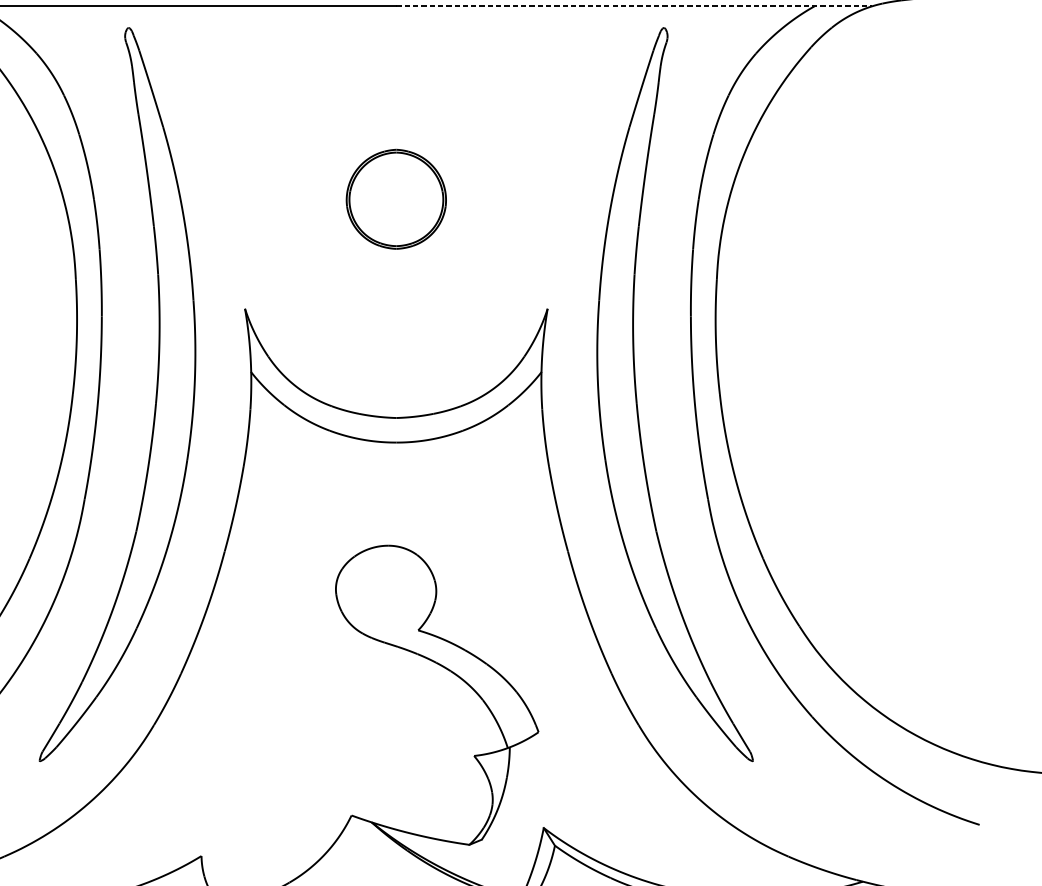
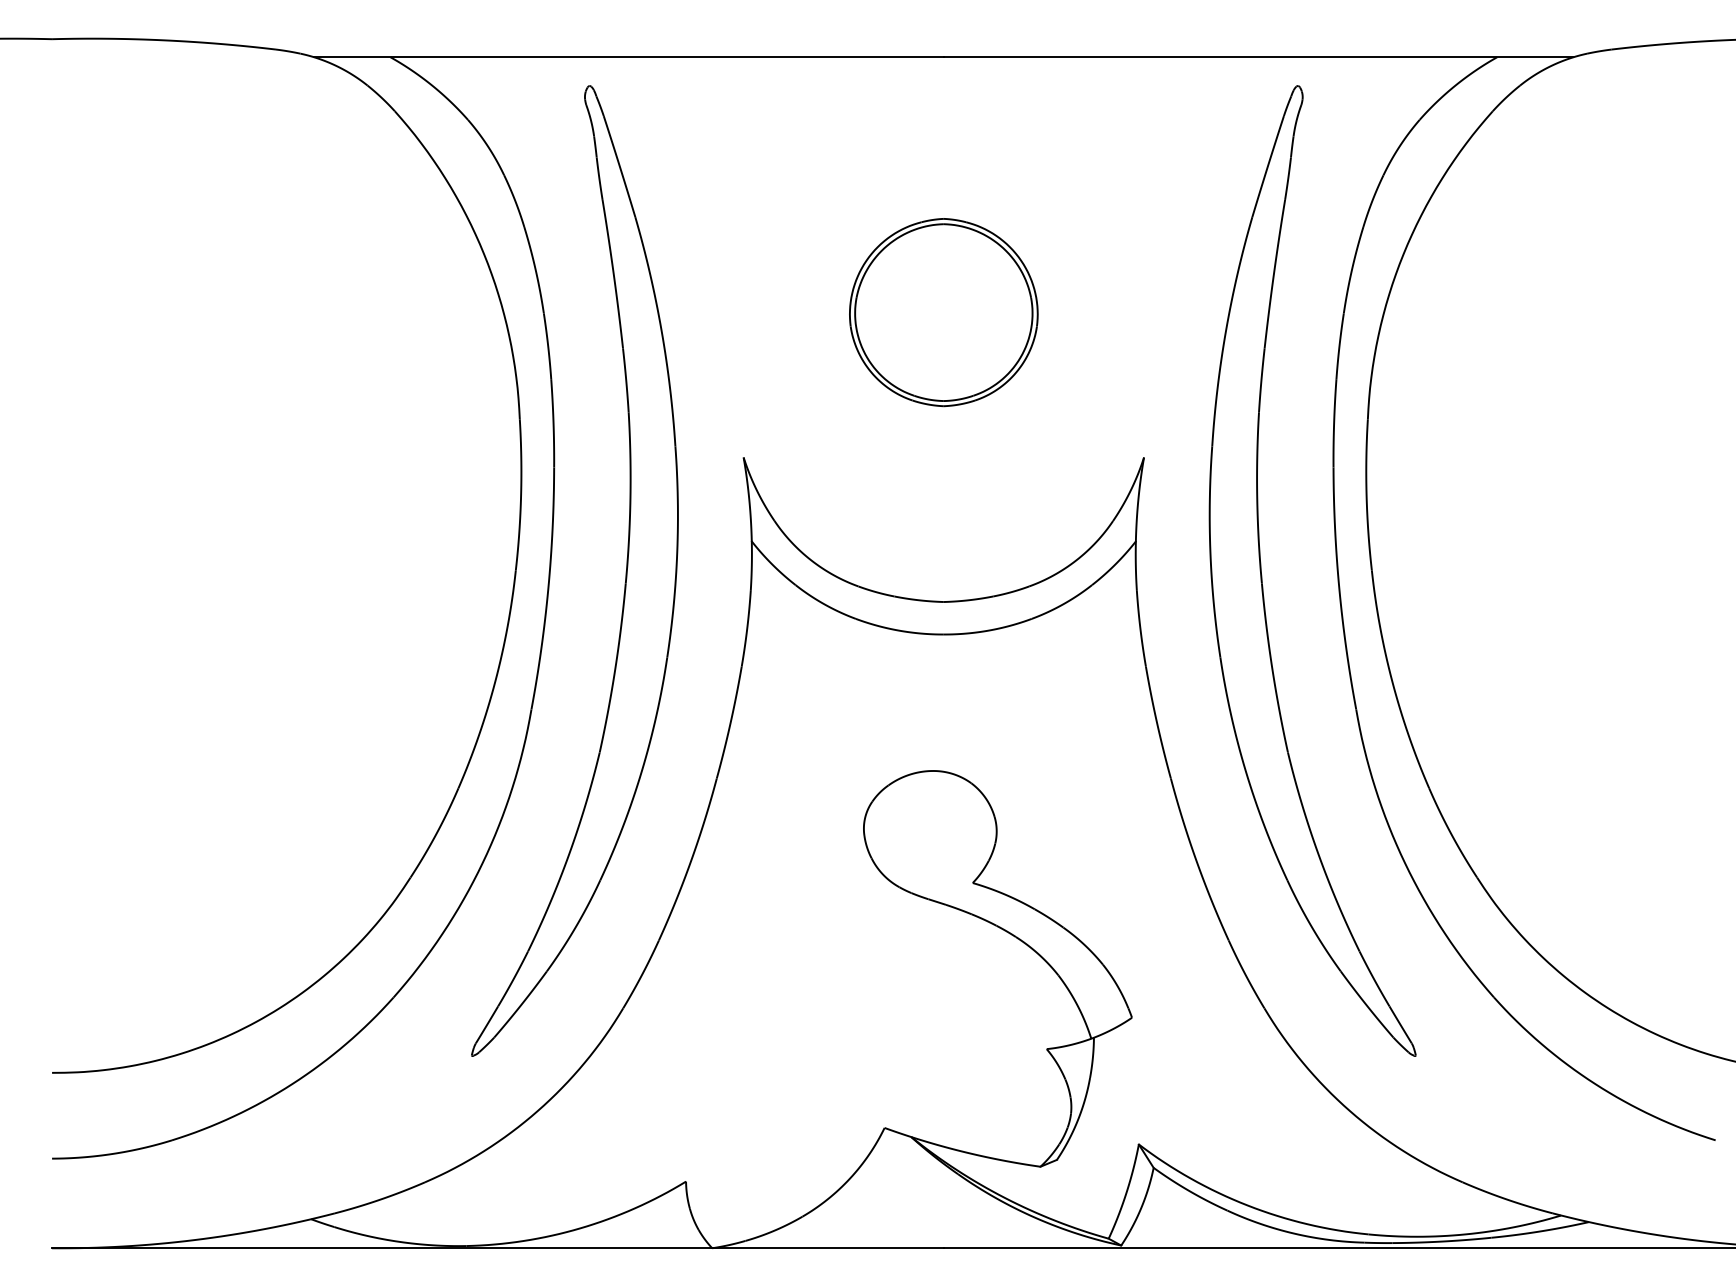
line: (634, 6) -> (1258, 57), dashed -> solid
part: (396, 199) -> (943, 312), size x1.43

